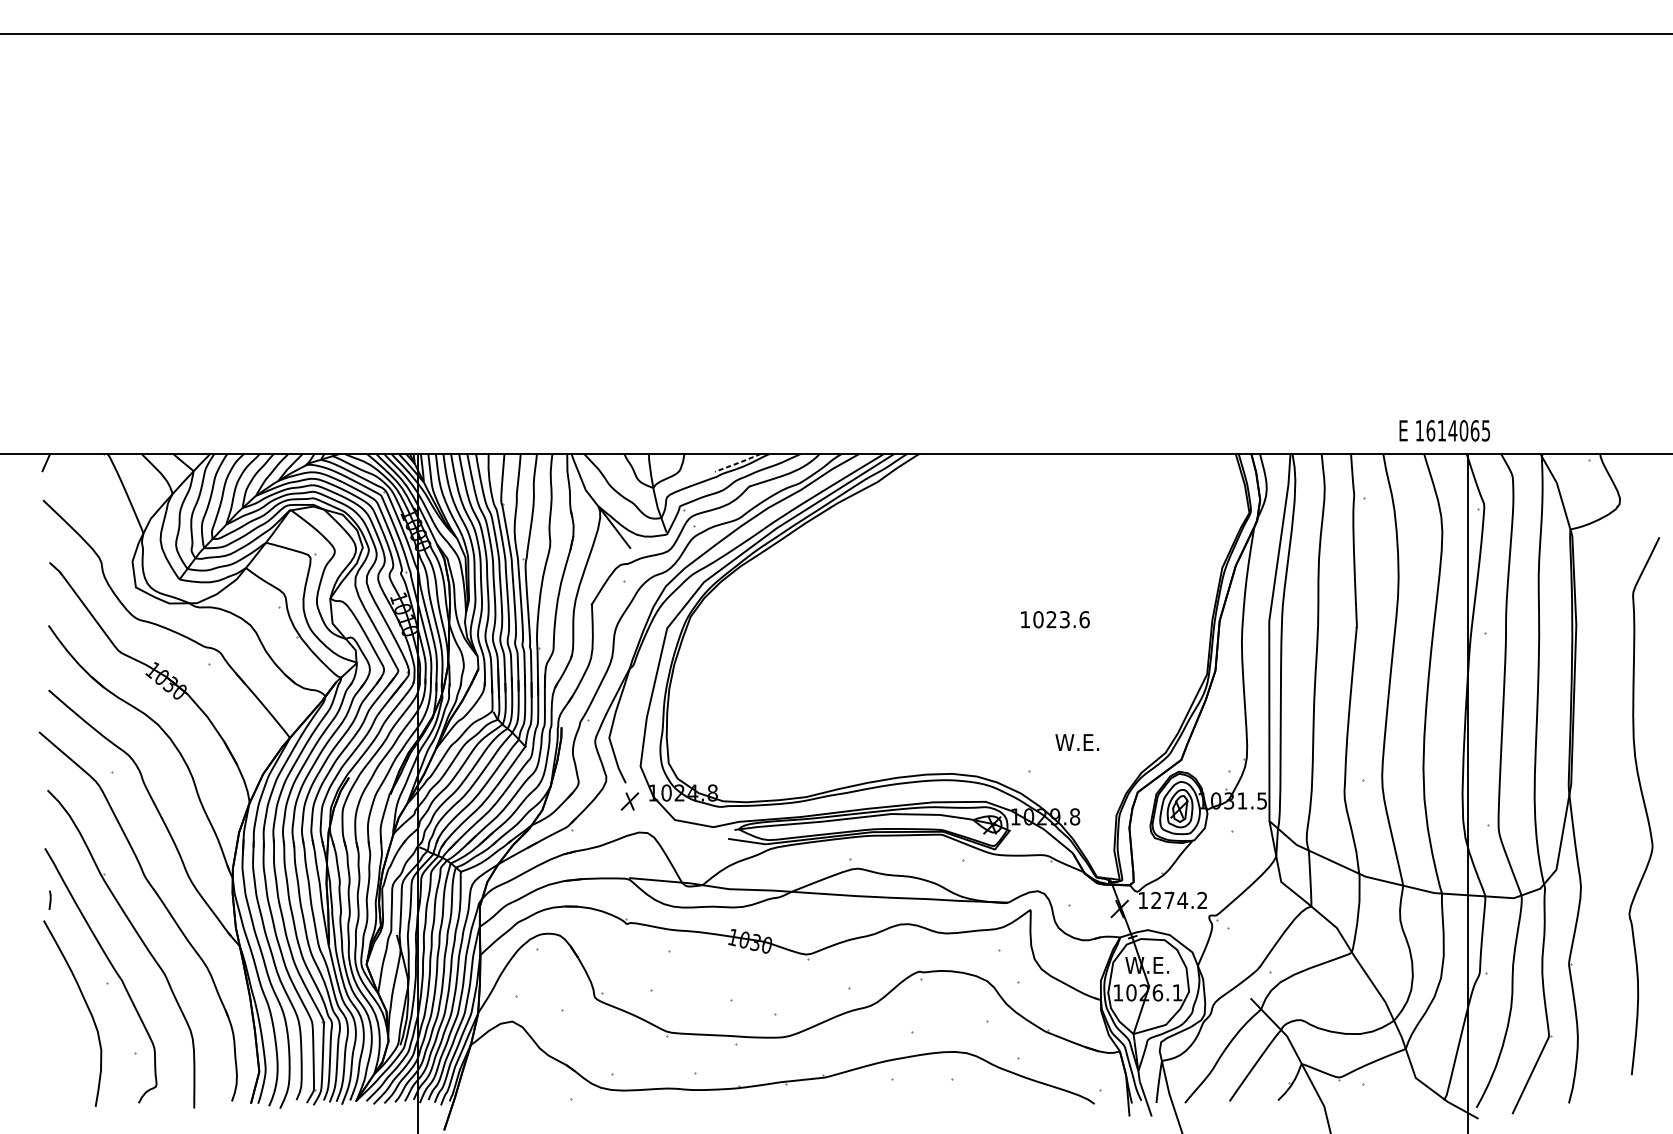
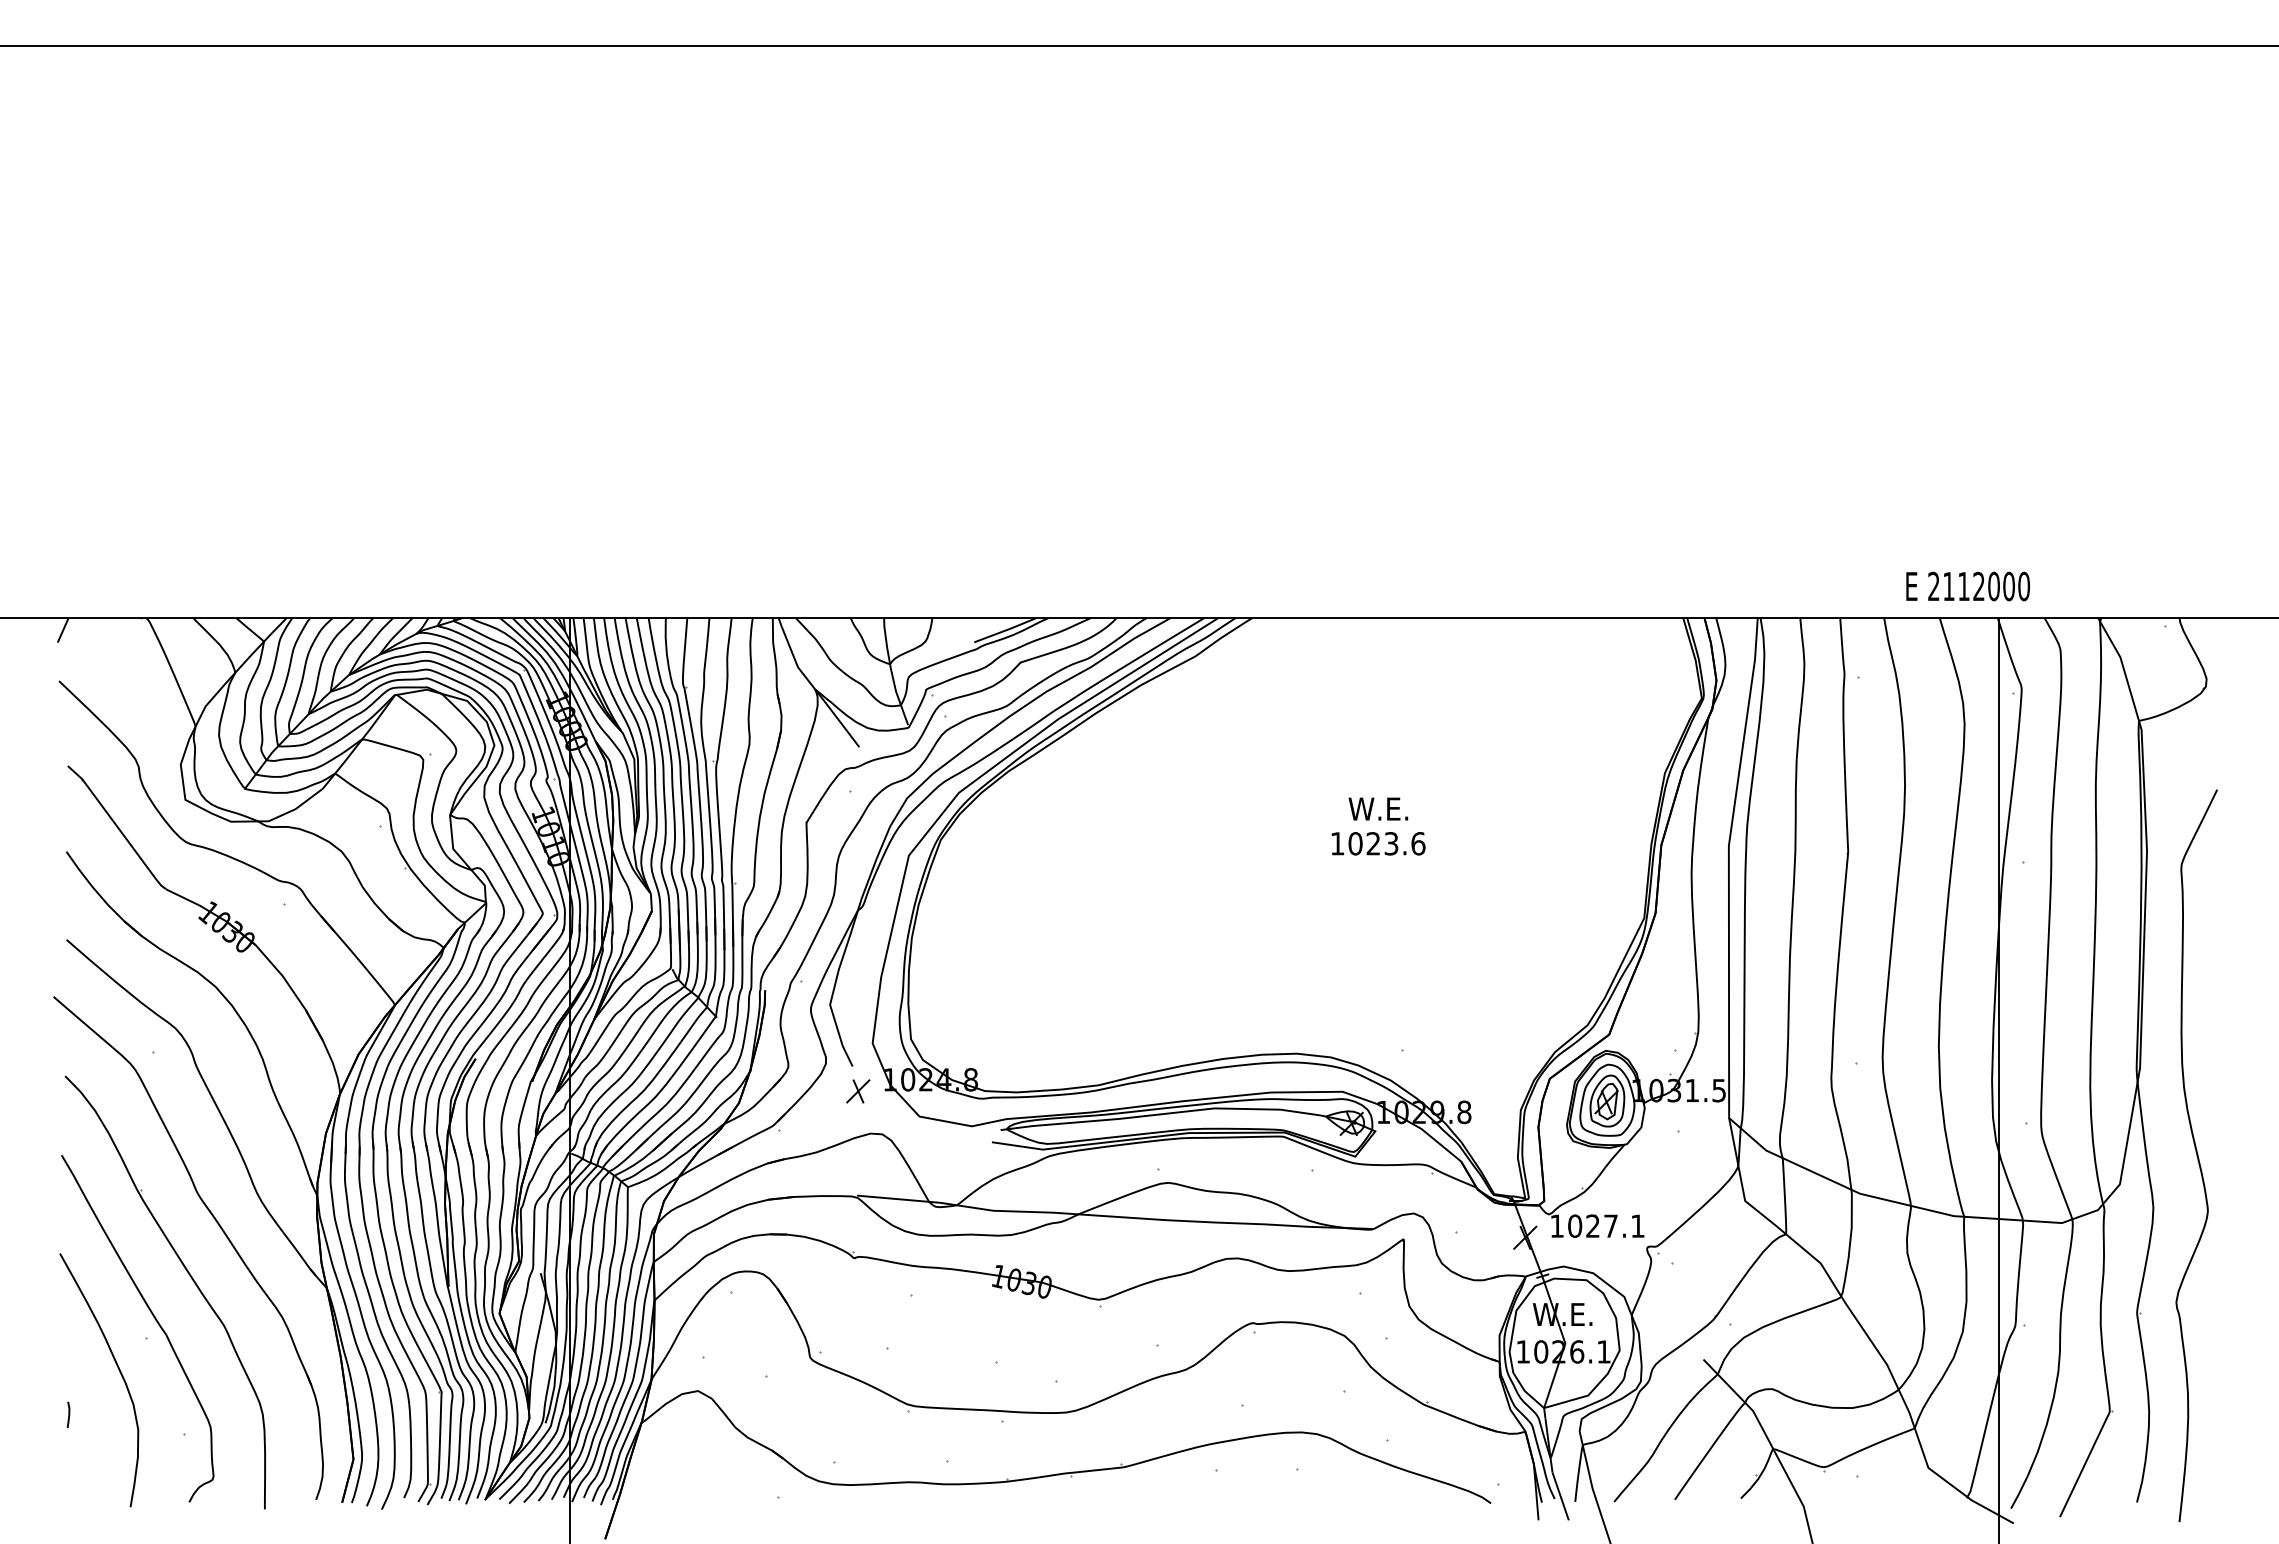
text: (1453, 430) -> (1979, 586), 1614065 -> 2112000
line: (738, 463) -> (1006, 630), dashed -> solid
text: (1055, 619) -> (1378, 843), moved
text: (1077, 742) -> (1378, 808), moved
curve: (1644, 806) -> (2196, 1155), moved
line: (50, 900) -> (68, 1414), moved
text: (1179, 900) -> (1606, 1225), 1274.2 -> 1027.1

